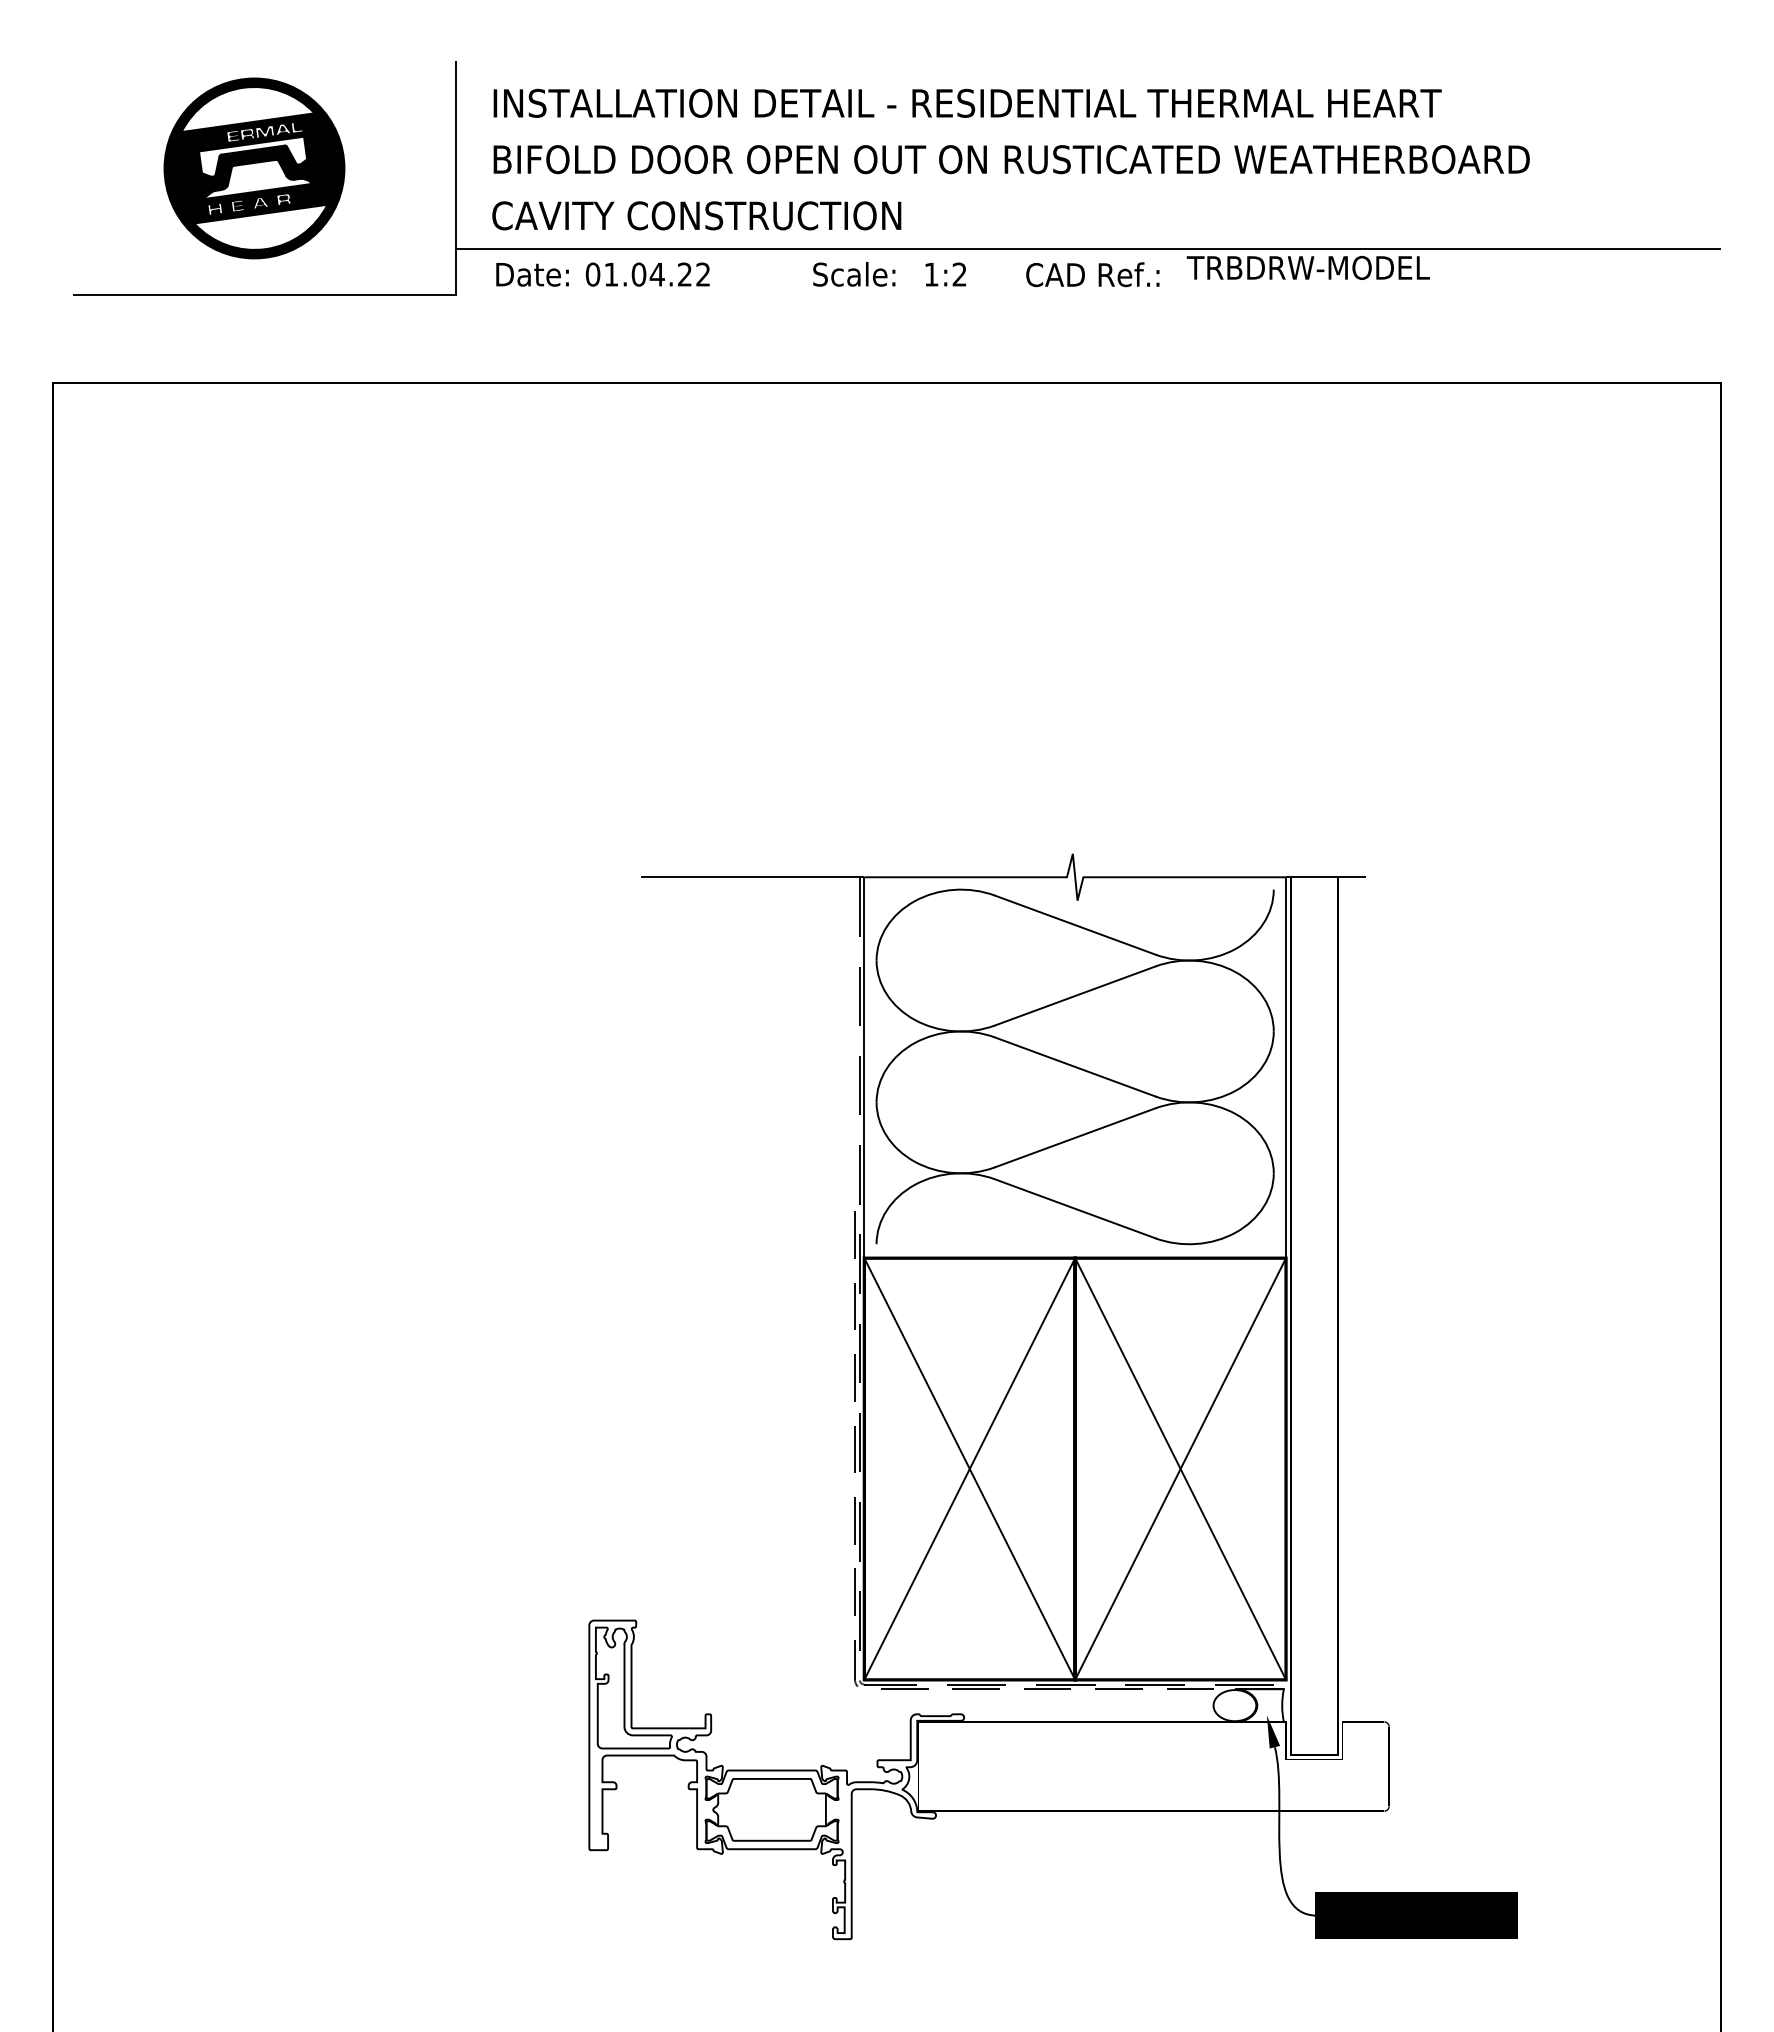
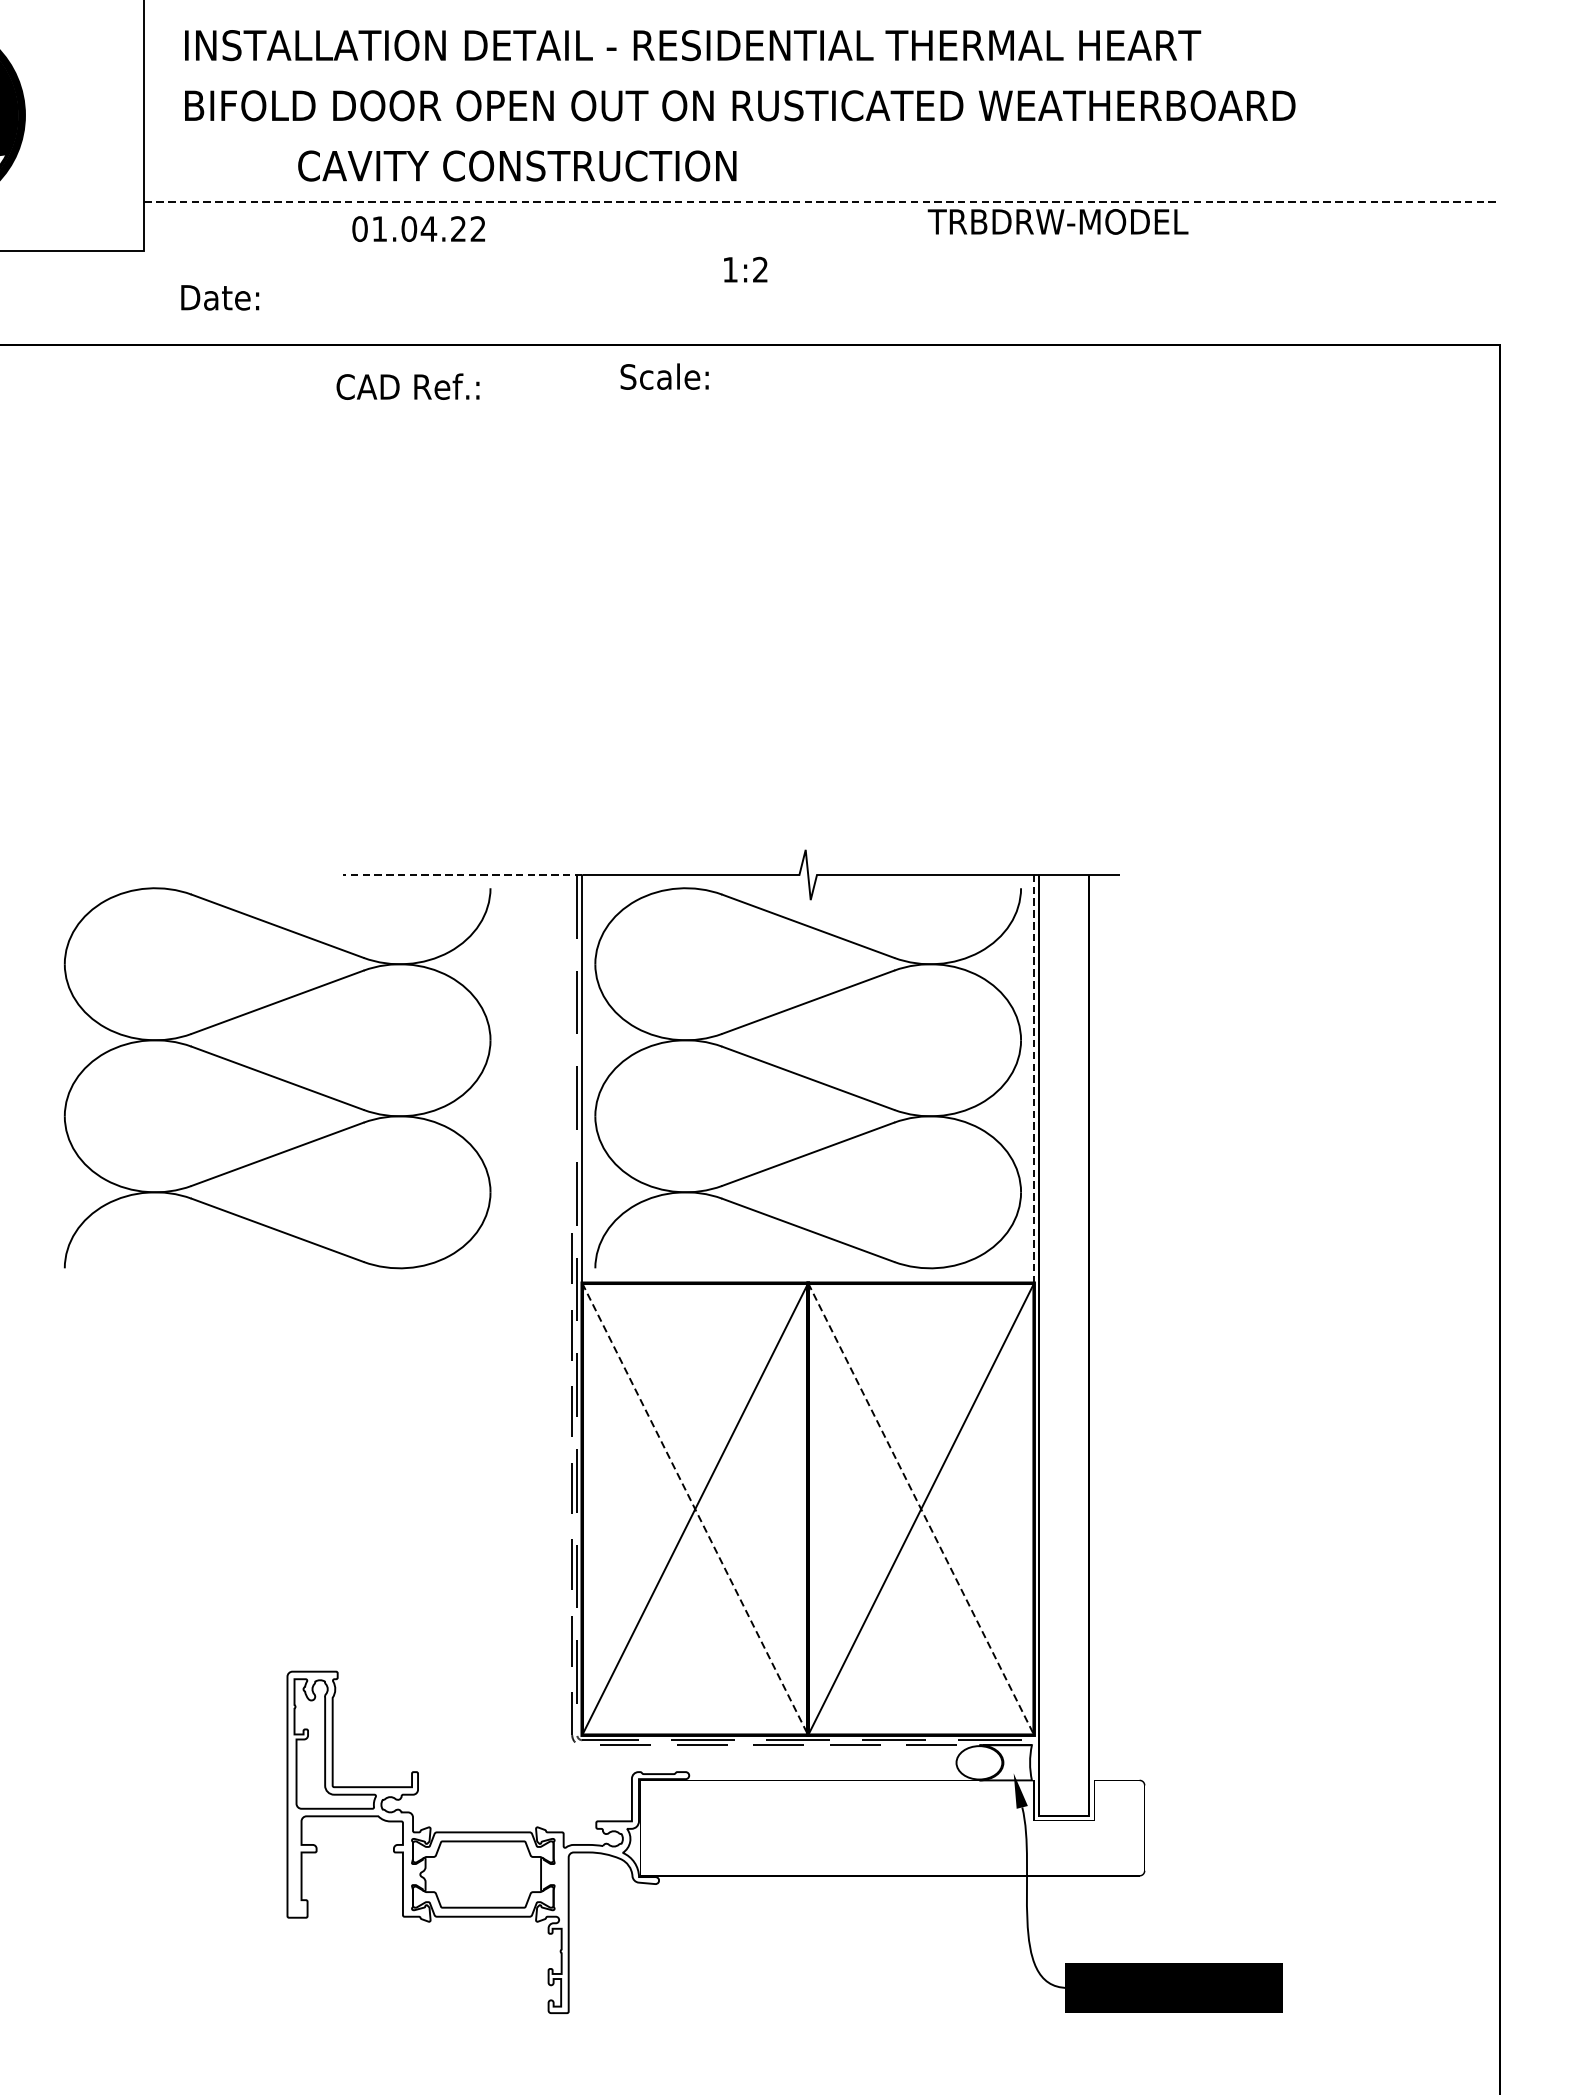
text: (696, 215) -> (517, 165), moved
line: (1088, 249) -> (822, 202), solid -> dashed
text: (532, 274) -> (220, 297), moved
text: (647, 274) -> (418, 228), moved
text: (854, 274) -> (664, 376), moved
text: (945, 274) -> (745, 269), moved
text: (1092, 274) -> (407, 386), moved
line: (752, 877) -> (462, 875), solid -> dashed
part: (579, 1066) -> (276, 1077), added
line: (1286, 1067) -> (1034, 1078), solid -> dashed
line: (969, 1469) -> (694, 1509), solid -> dashed
line: (1180, 1469) -> (921, 1509), solid -> dashed

